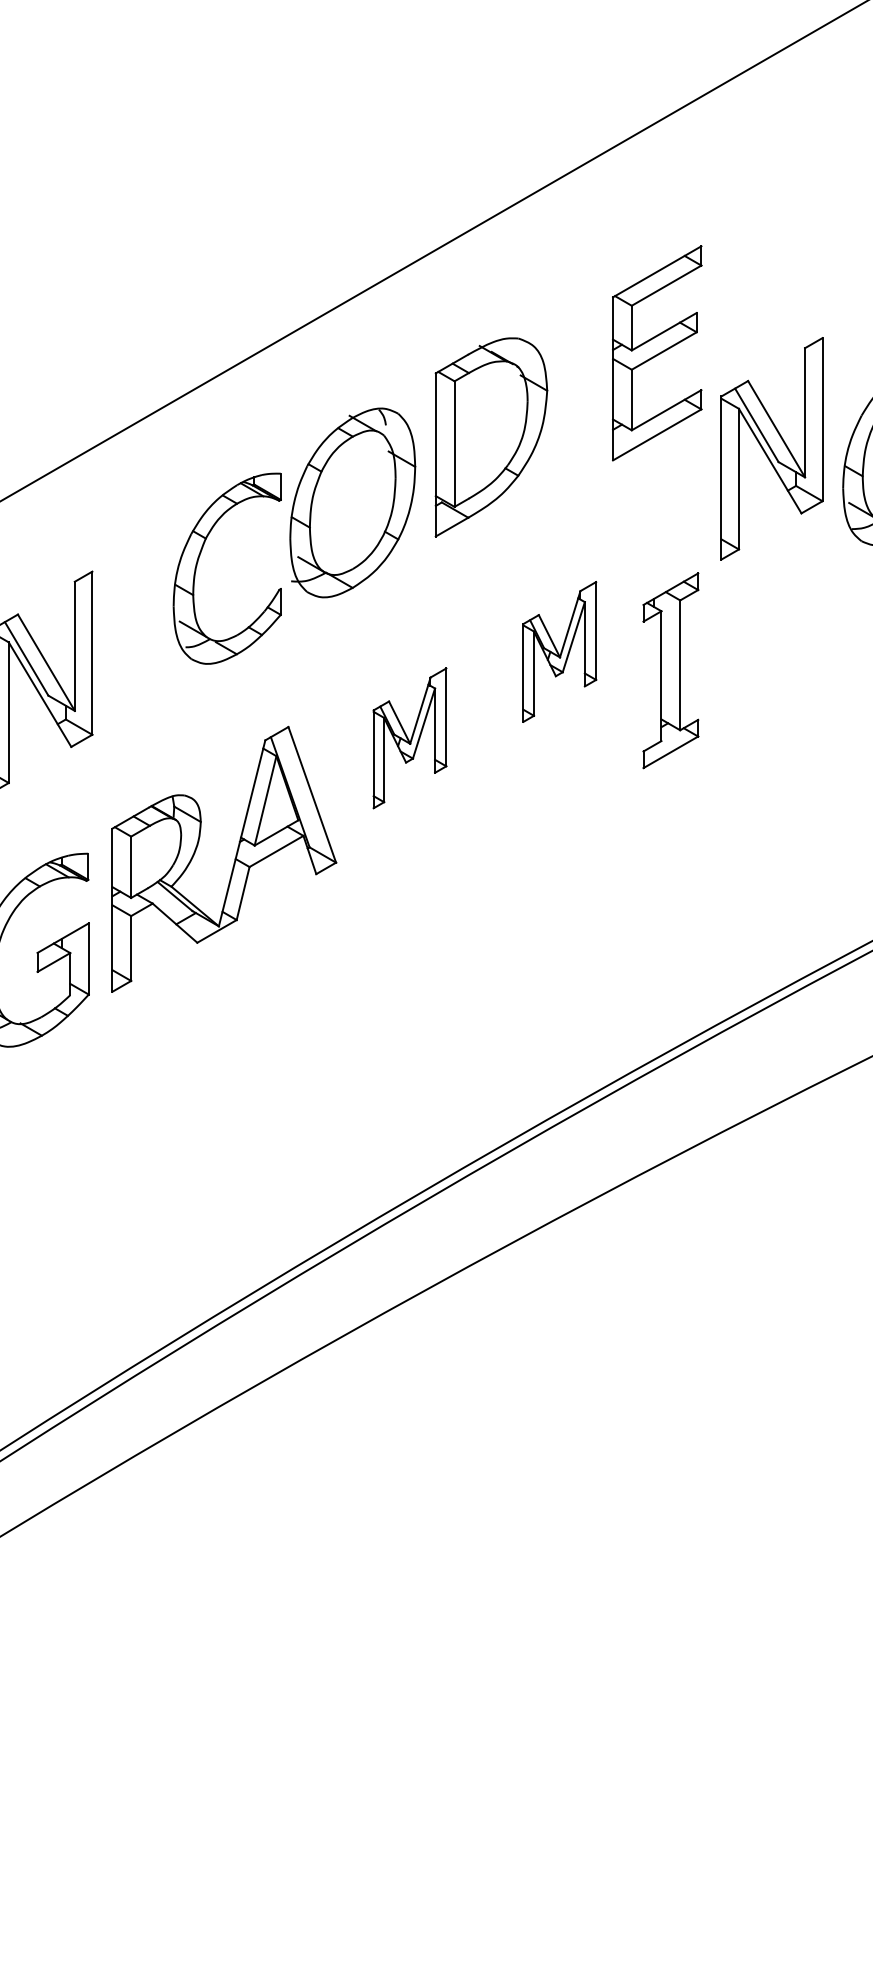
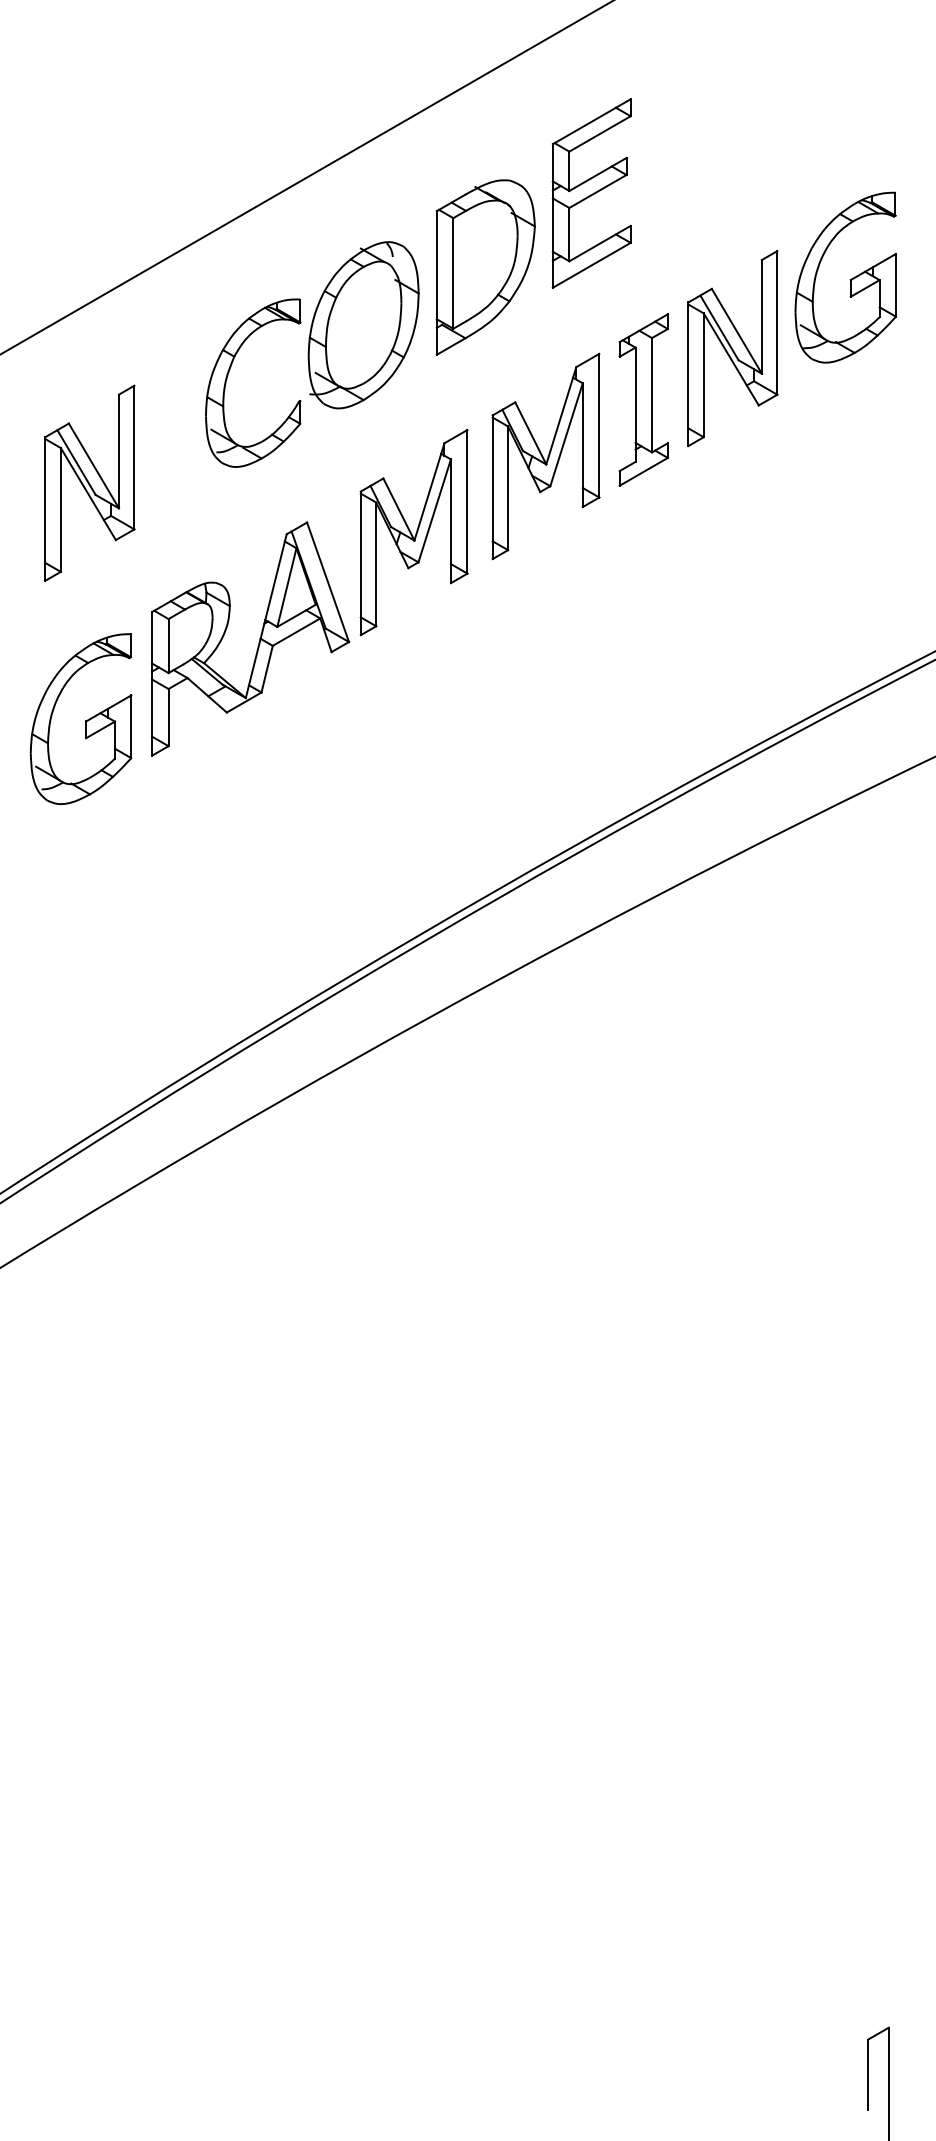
part: (656, 353) -> (591, 193), moved
part: (771, 448) -> (732, 348), moved
part: (559, 651) -> (545, 456), size x1.67
part: (670, 670) -> (643, 399), moved
part: (409, 738) -> (413, 532), size x1.67

